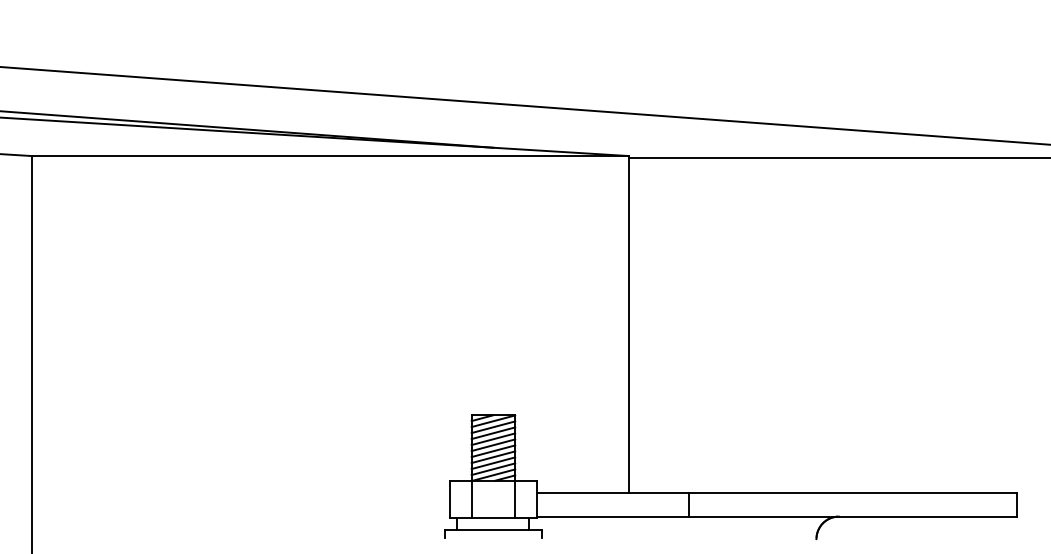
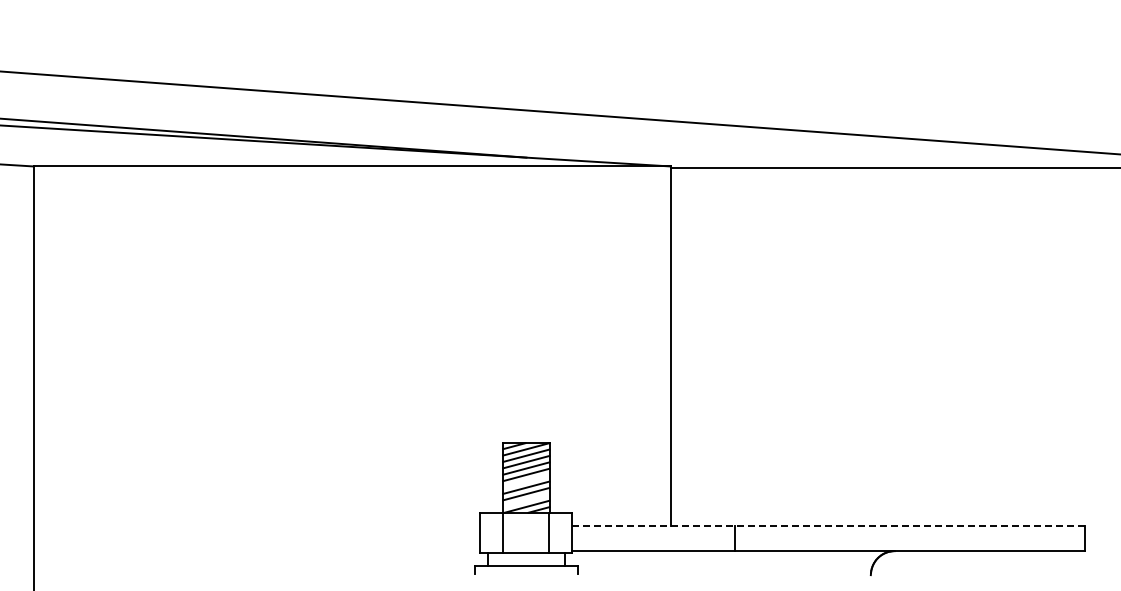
line: (493, 451) -> (526, 481), removed
line: (493, 469) -> (526, 500), removed
line: (776, 492) -> (828, 525), solid -> dashed

